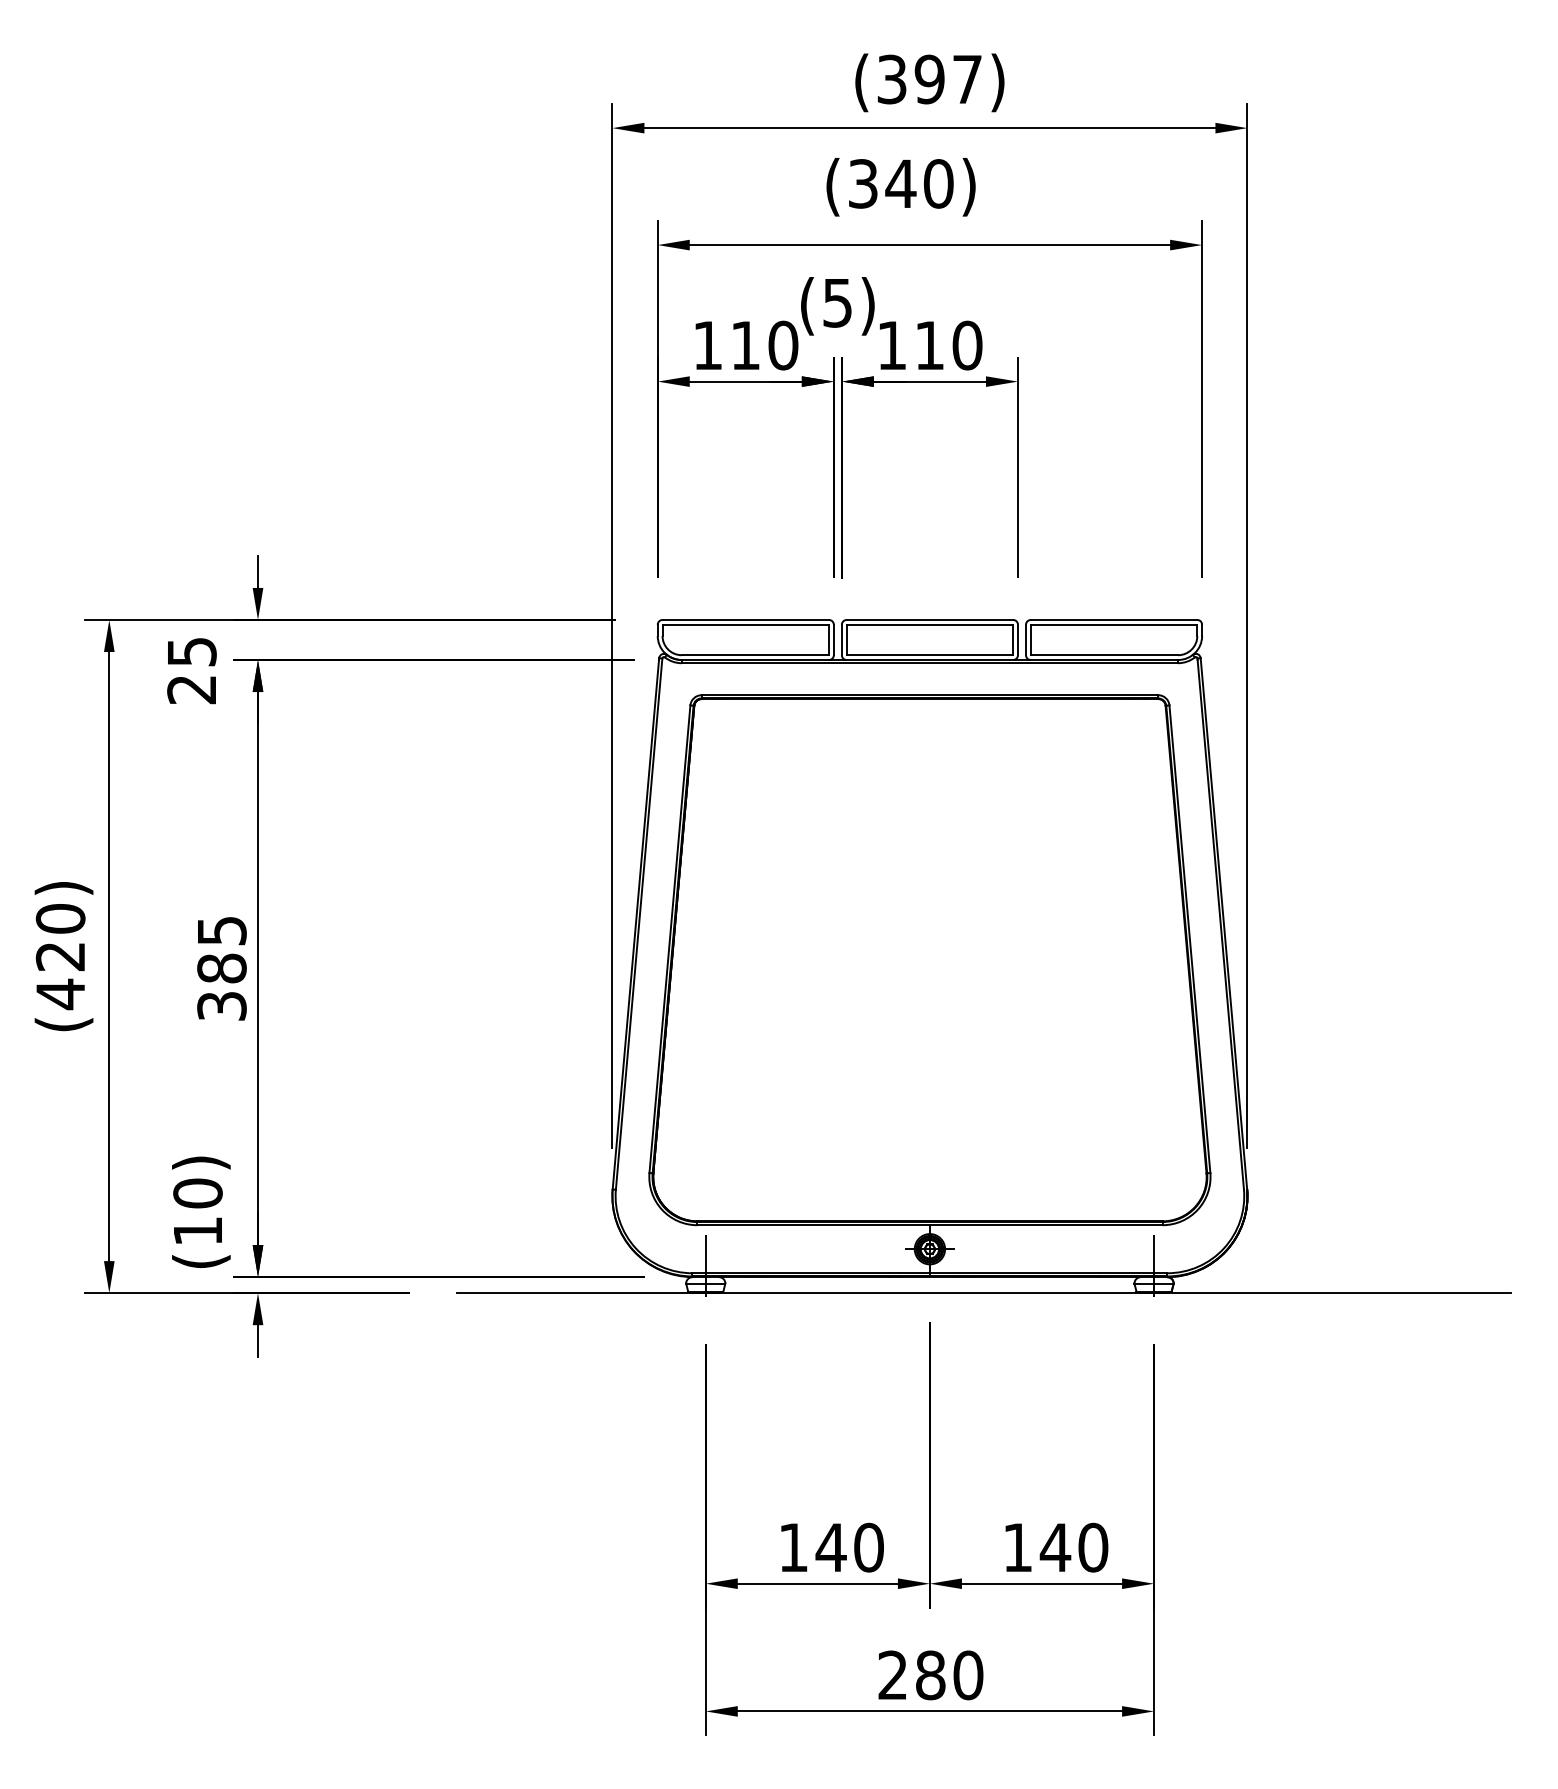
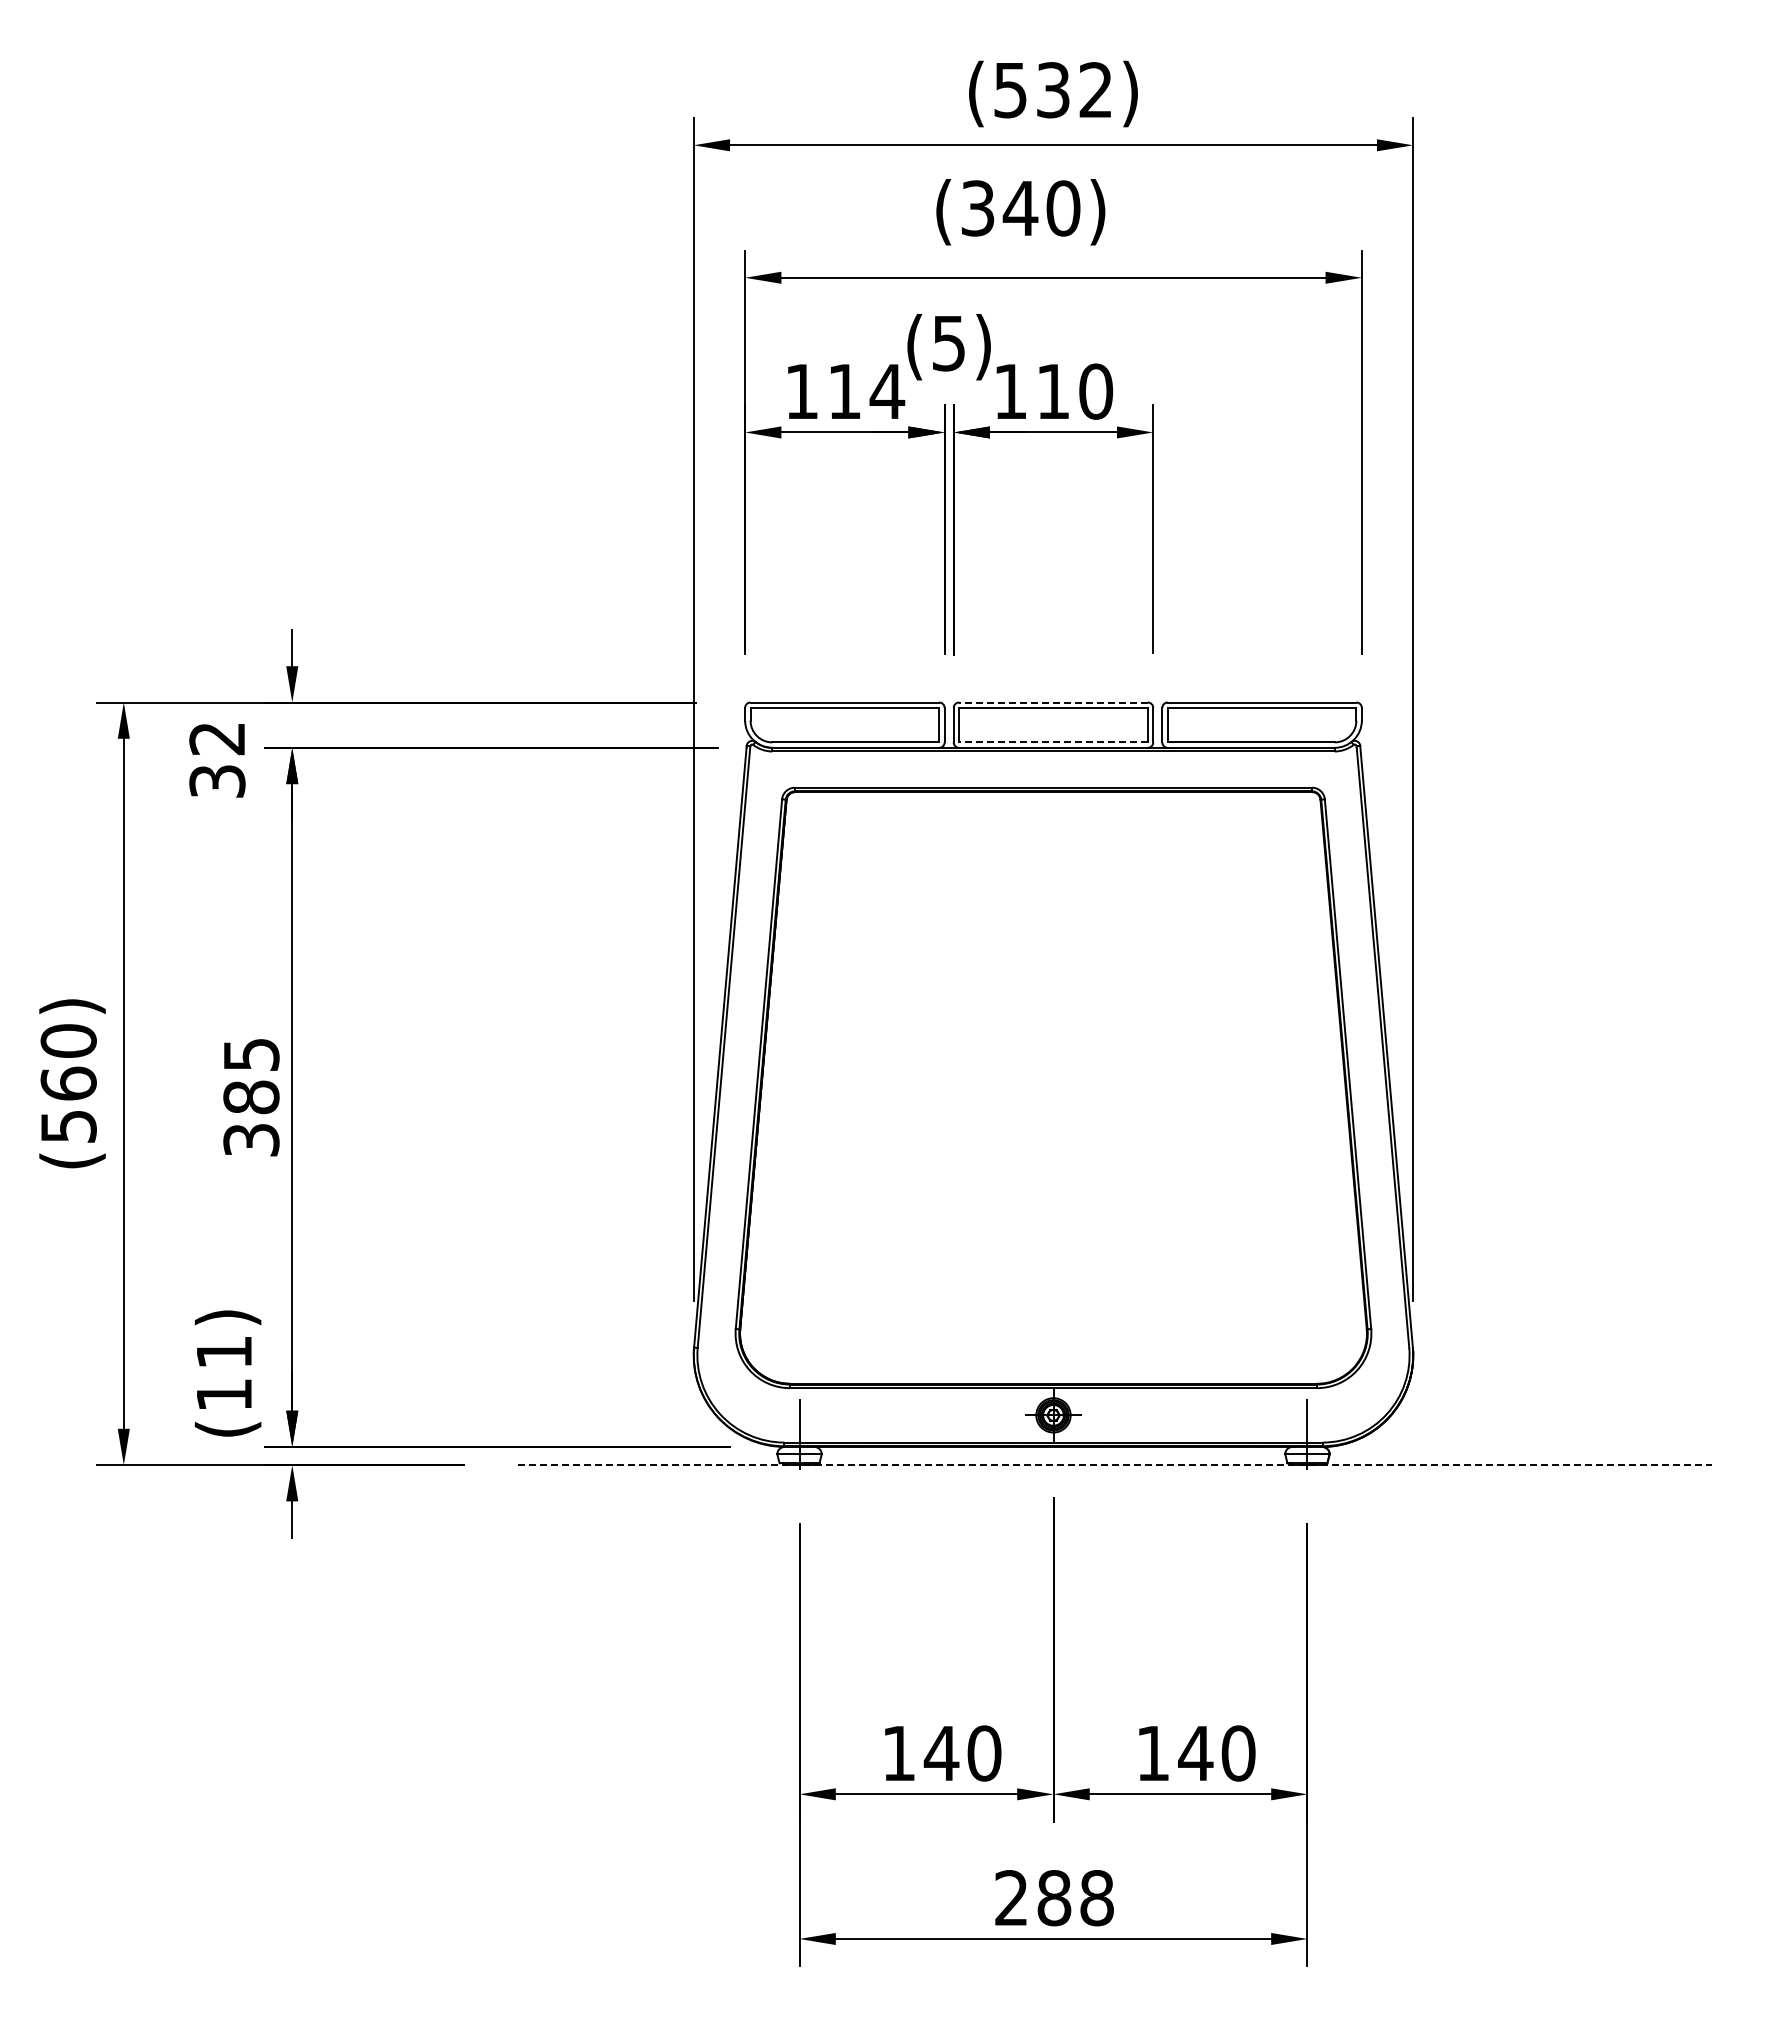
text: (929, 79) -> (1053, 90), (397) -> (532)
text: (783, 345) -> (887, 391), 110 -> 114
line: (929, 619) -> (1052, 702), solid -> dashed
line: (929, 655) -> (1052, 742), solid -> dashed
text: (192, 671) -> (217, 760), 25 -> 32
text: (60, 975) -> (68, 1105), (420) -> (560)
text: (198, 1193) -> (224, 1352), (10) -> (11)
line: (983, 1293) -> (1114, 1465), solid -> dashed
text: (968, 1675) -> (1097, 1898), 280 -> 288

